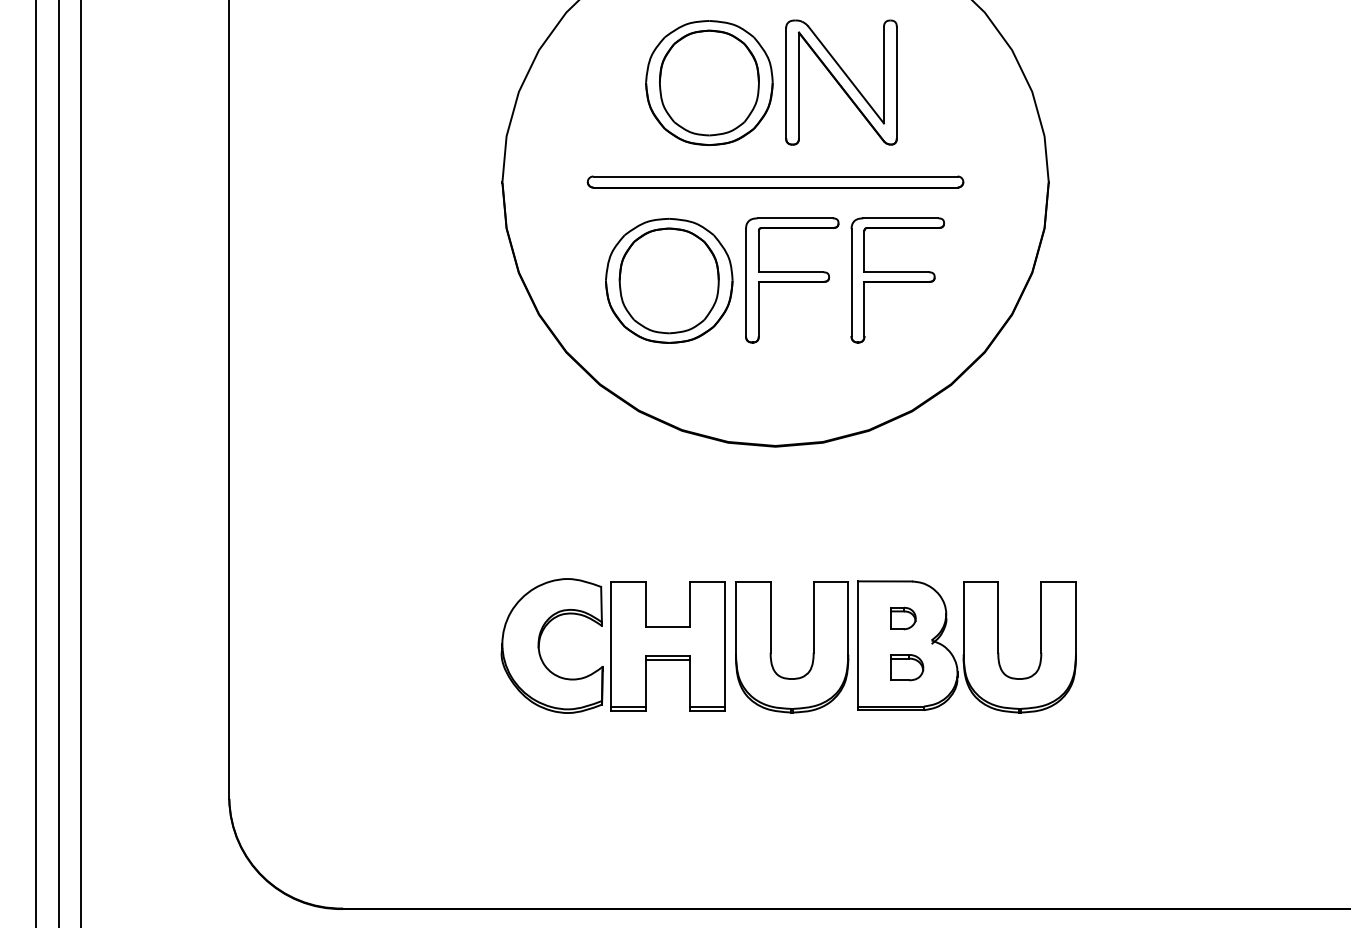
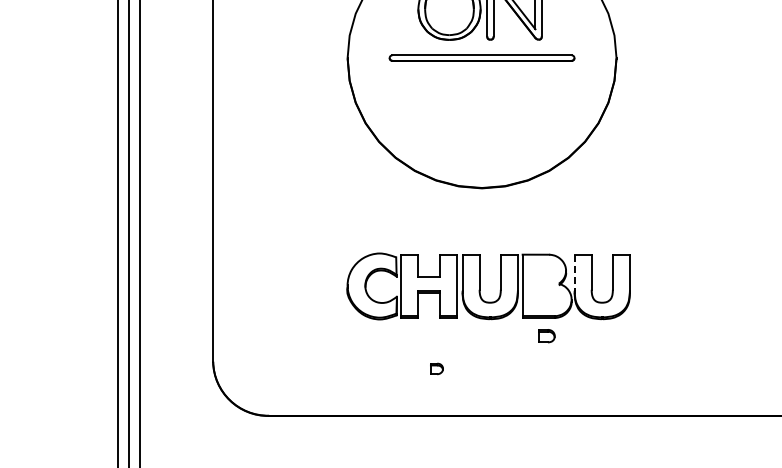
part: (774, 280) -> (481, 106), removed
part: (902, 617) -> (436, 368), moved
line: (963, 617) -> (574, 272), solid -> dashed
part: (906, 668) -> (546, 336), moved

